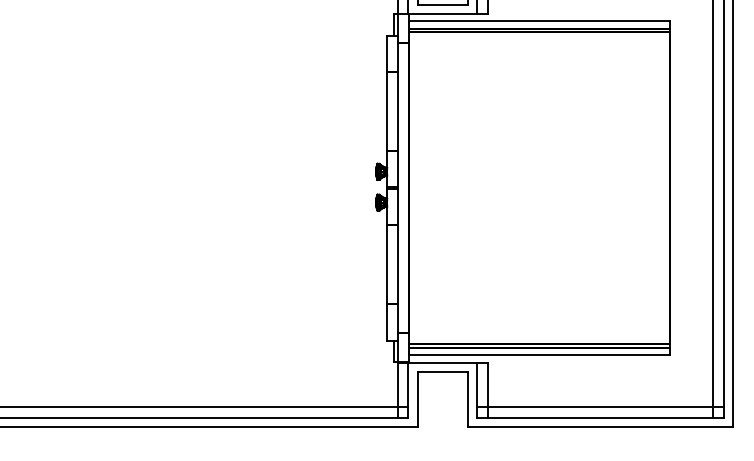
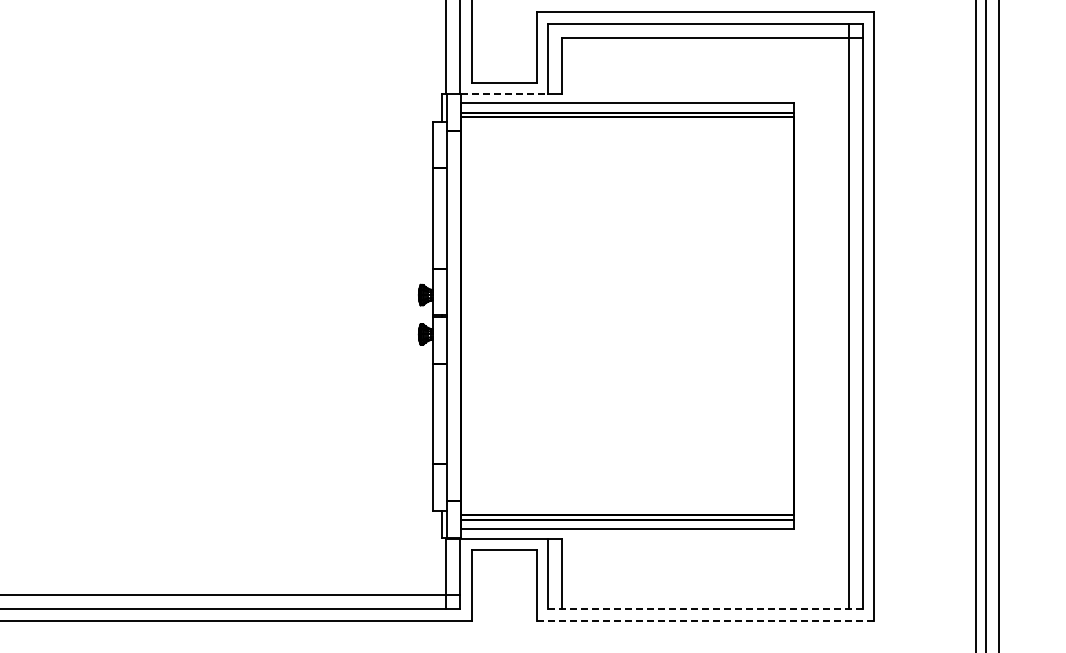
line: (443, 14) -> (504, 94), solid -> dashed
line: (600, 407) -> (705, 595), removed
line: (599, 418) -> (704, 609), solid -> dashed
line: (600, 426) -> (705, 620), solid -> dashed

